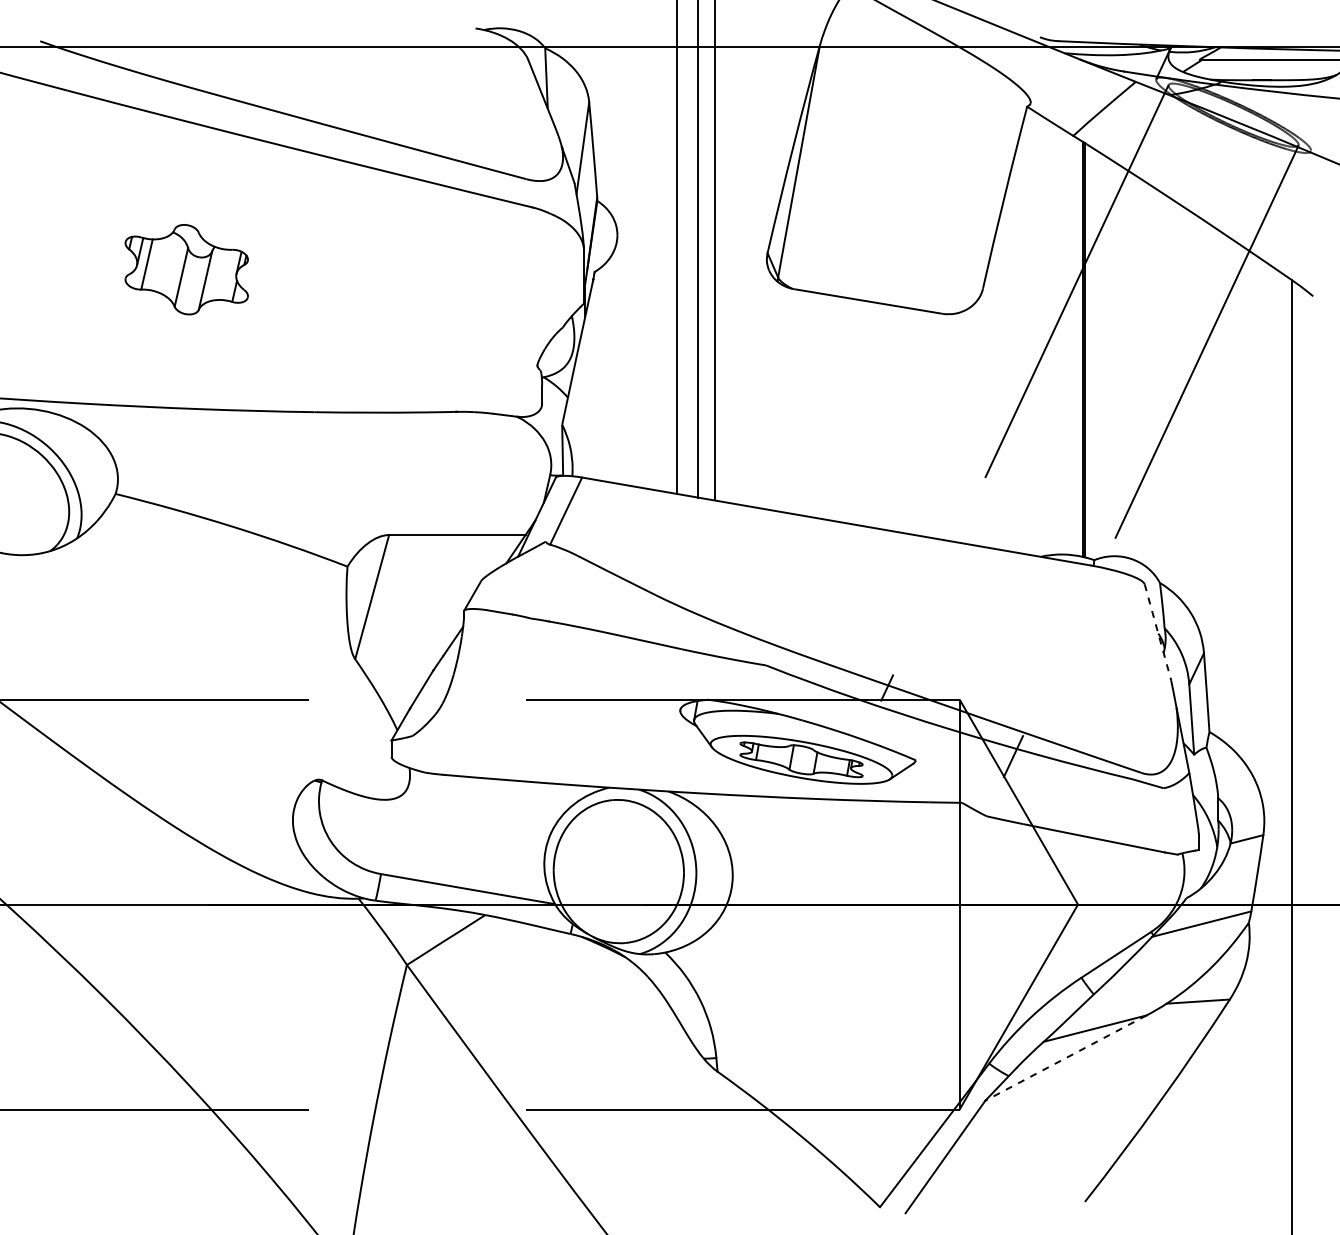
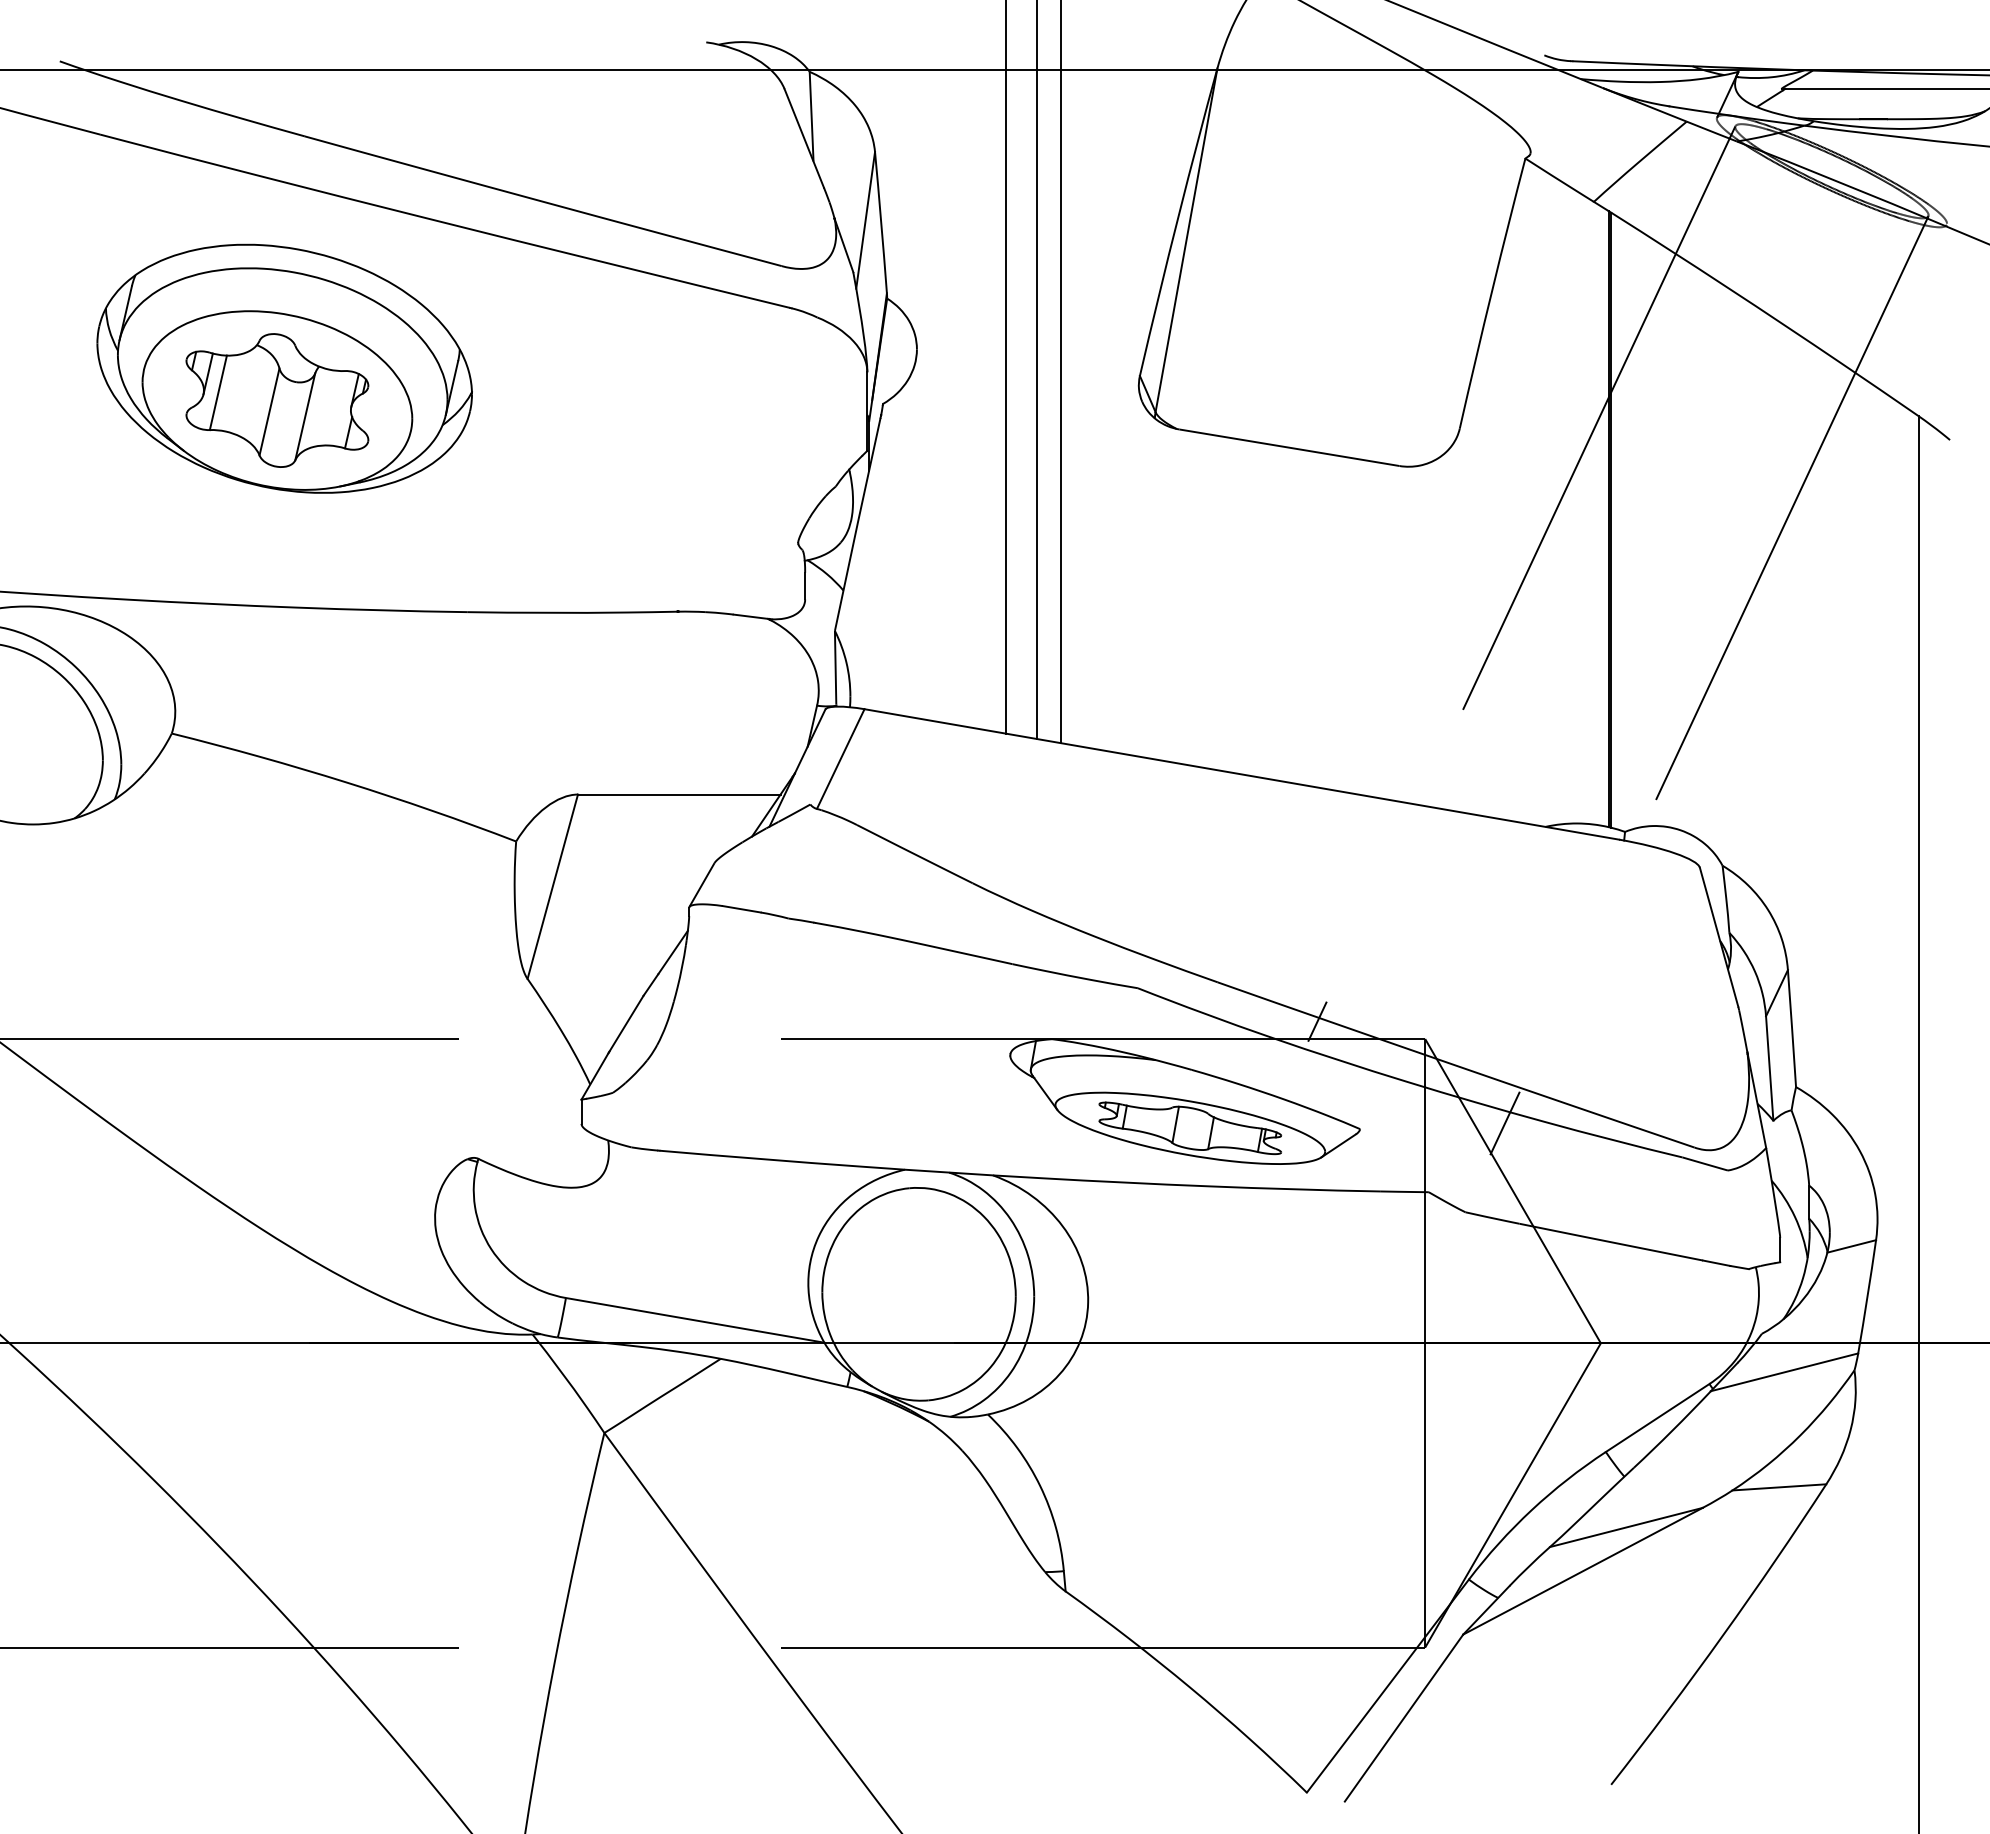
part: (191, 247) -> (284, 367), added
line: (1157, 631) -> (1718, 937), dashed -> solid
line: (1065, 1058) -> (1582, 1571), dashed -> solid

